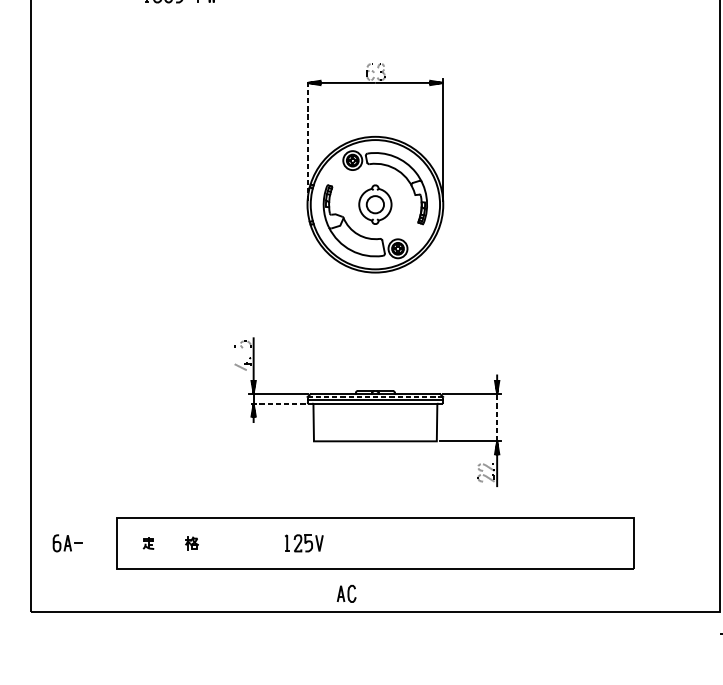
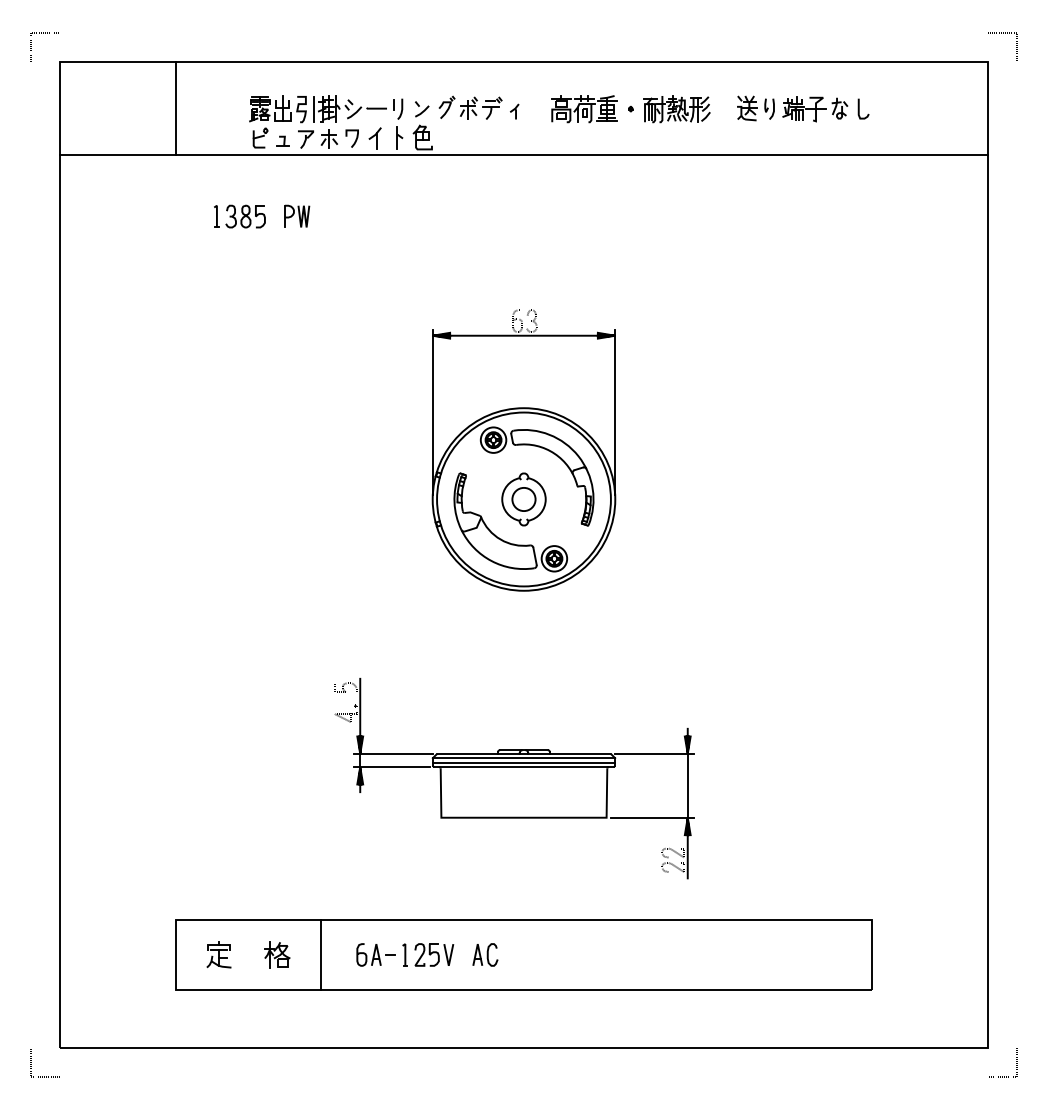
line: (307, 140) -> (432, 412), dashed -> solid
line: (375, 397) -> (524, 758), dashed -> solid
line: (277, 403) -> (392, 767), dashed -> solid
line: (496, 417) -> (687, 785), dashed -> solid
part: (67, 543) -> (375, 954), moved
part: (148, 543) -> (218, 954), size x1.67
part: (192, 543) -> (277, 954), size x1.43
line: (224, 543) -> (321, 954), added
part: (346, 593) -> (485, 954), moved
line: (18, 633) -> (44, 1076), added

